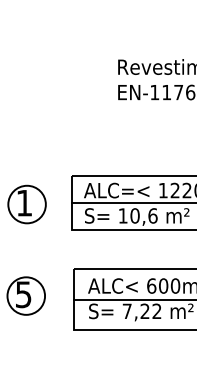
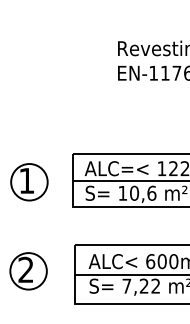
text: (23, 294) -> (25, 269), 5 -> 2

